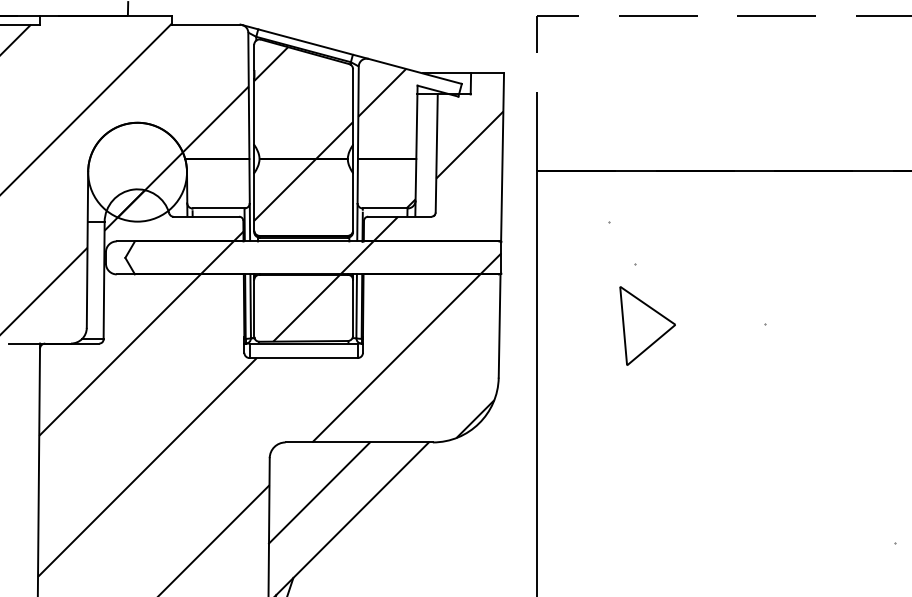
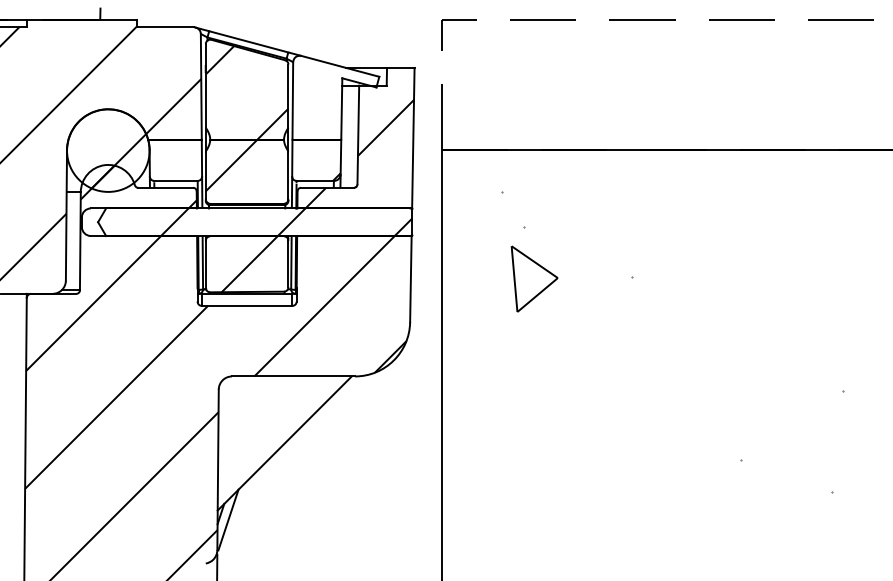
hatch: (381, 93) -> (312, 84), removed
line: (319, 492) -> (260, 418), removed

